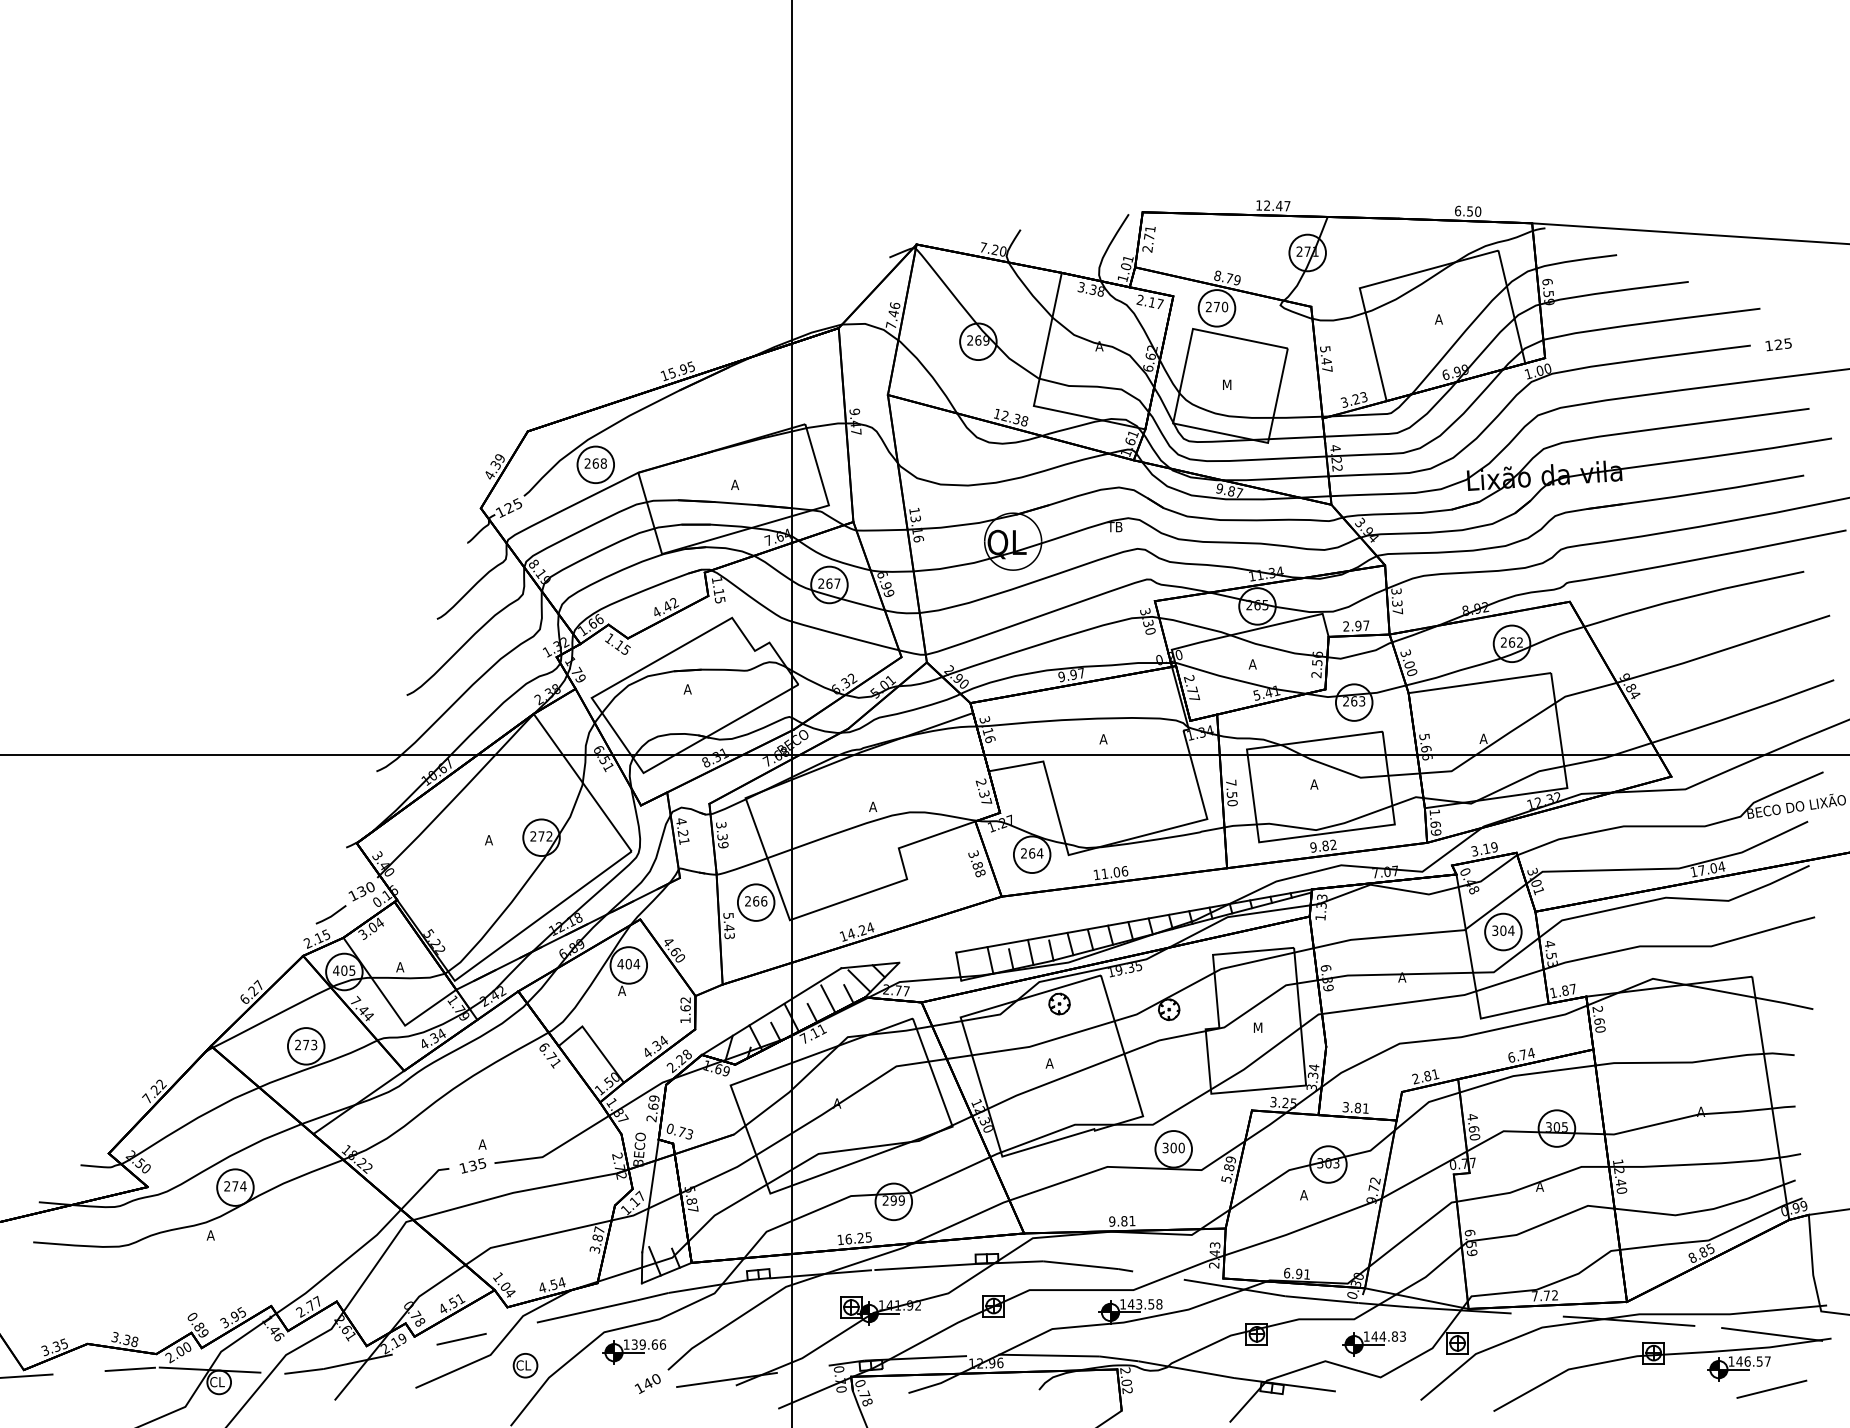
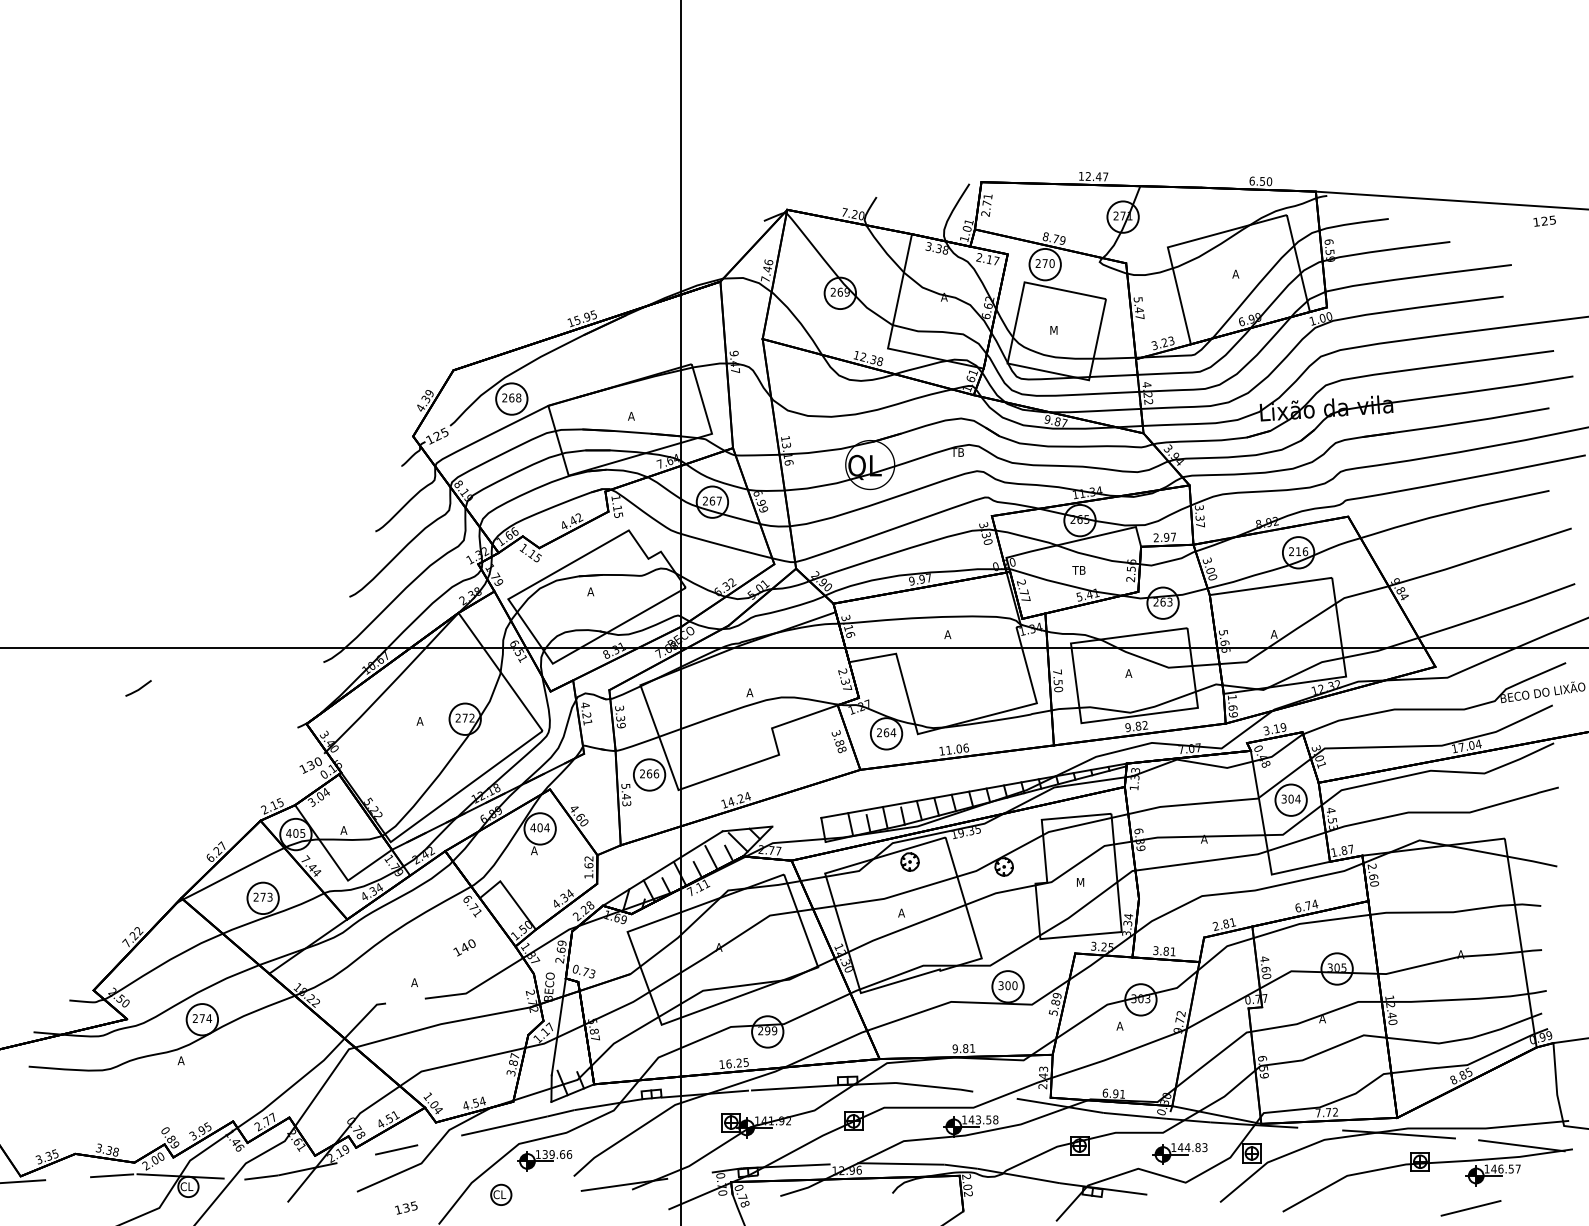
text: (1778, 344) -> (1544, 221), moved
text: (1516, 642) -> (1302, 551), 262 -> 216
text: (1255, 664) -> (1078, 570), A -> TB
curve: (330, 915) -> (138, 688), moved
text: (472, 1165) -> (405, 1207), moved
part: (525, 1365) -> (501, 1194), moved
text: (647, 1383) -> (464, 947), moved
line: (1771, 1388) -> (1470, 1207), moved

